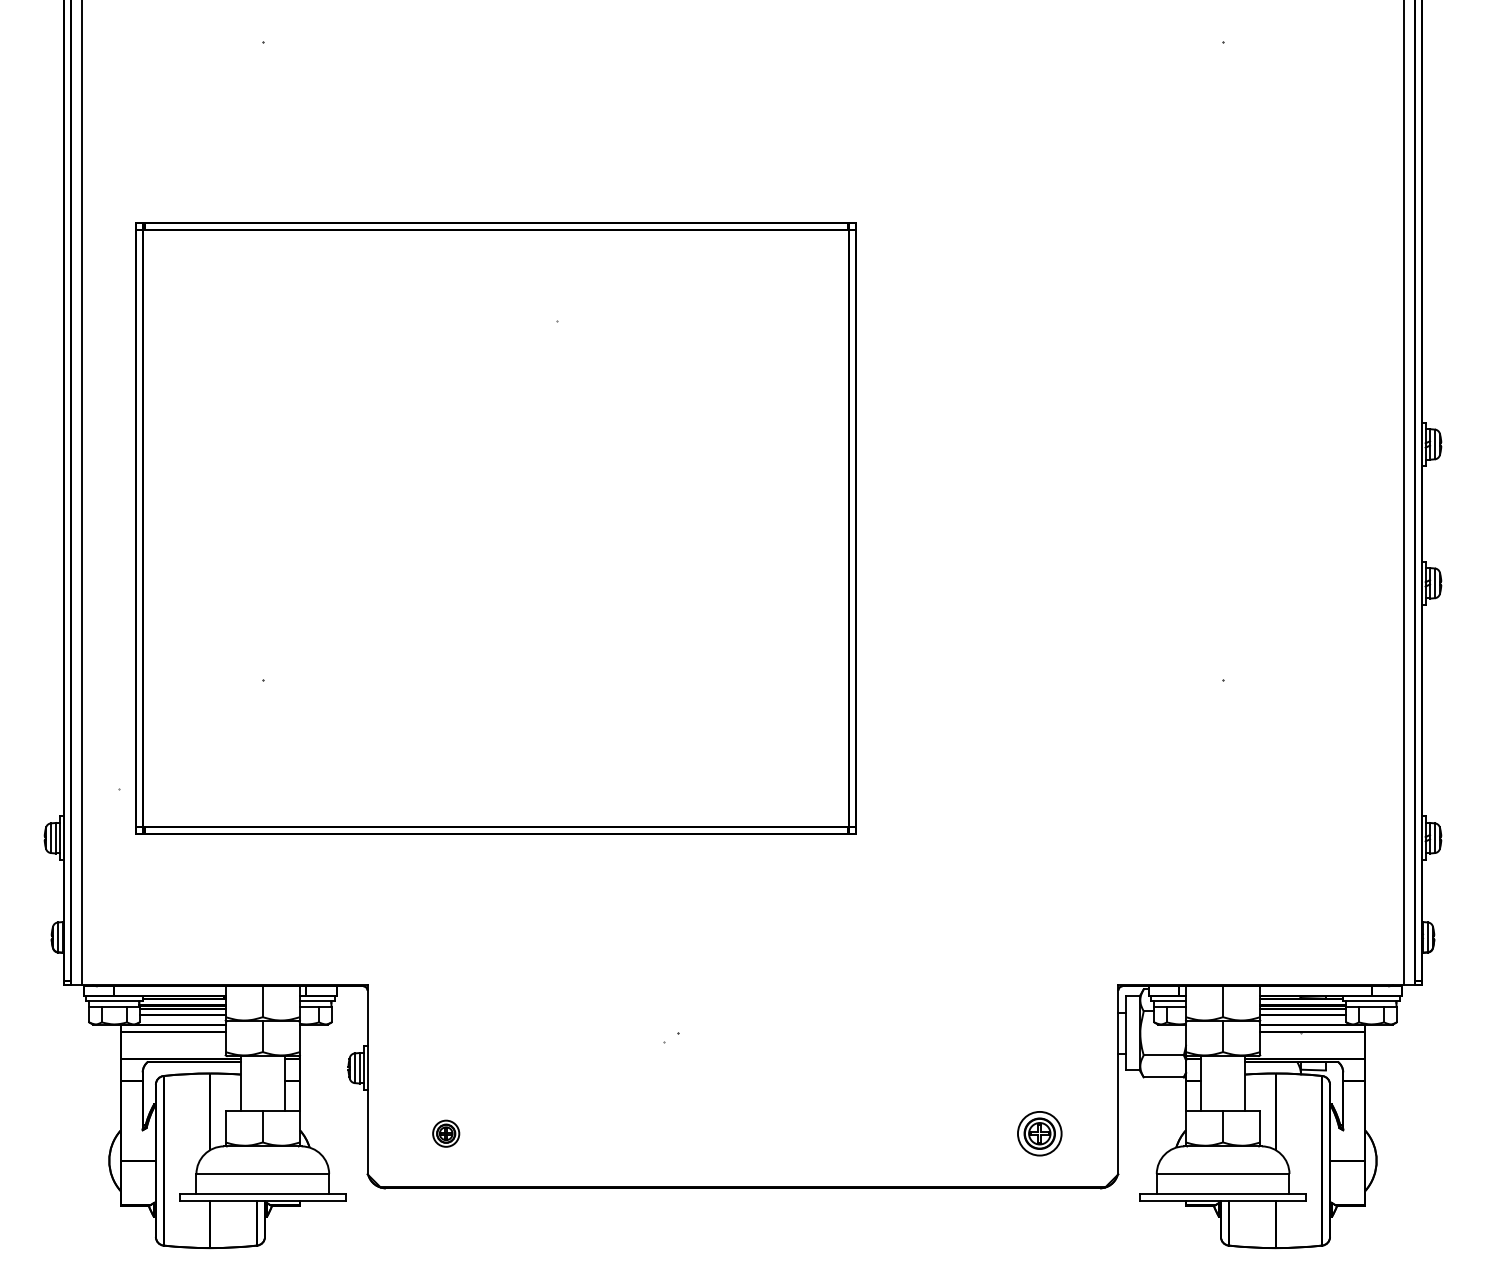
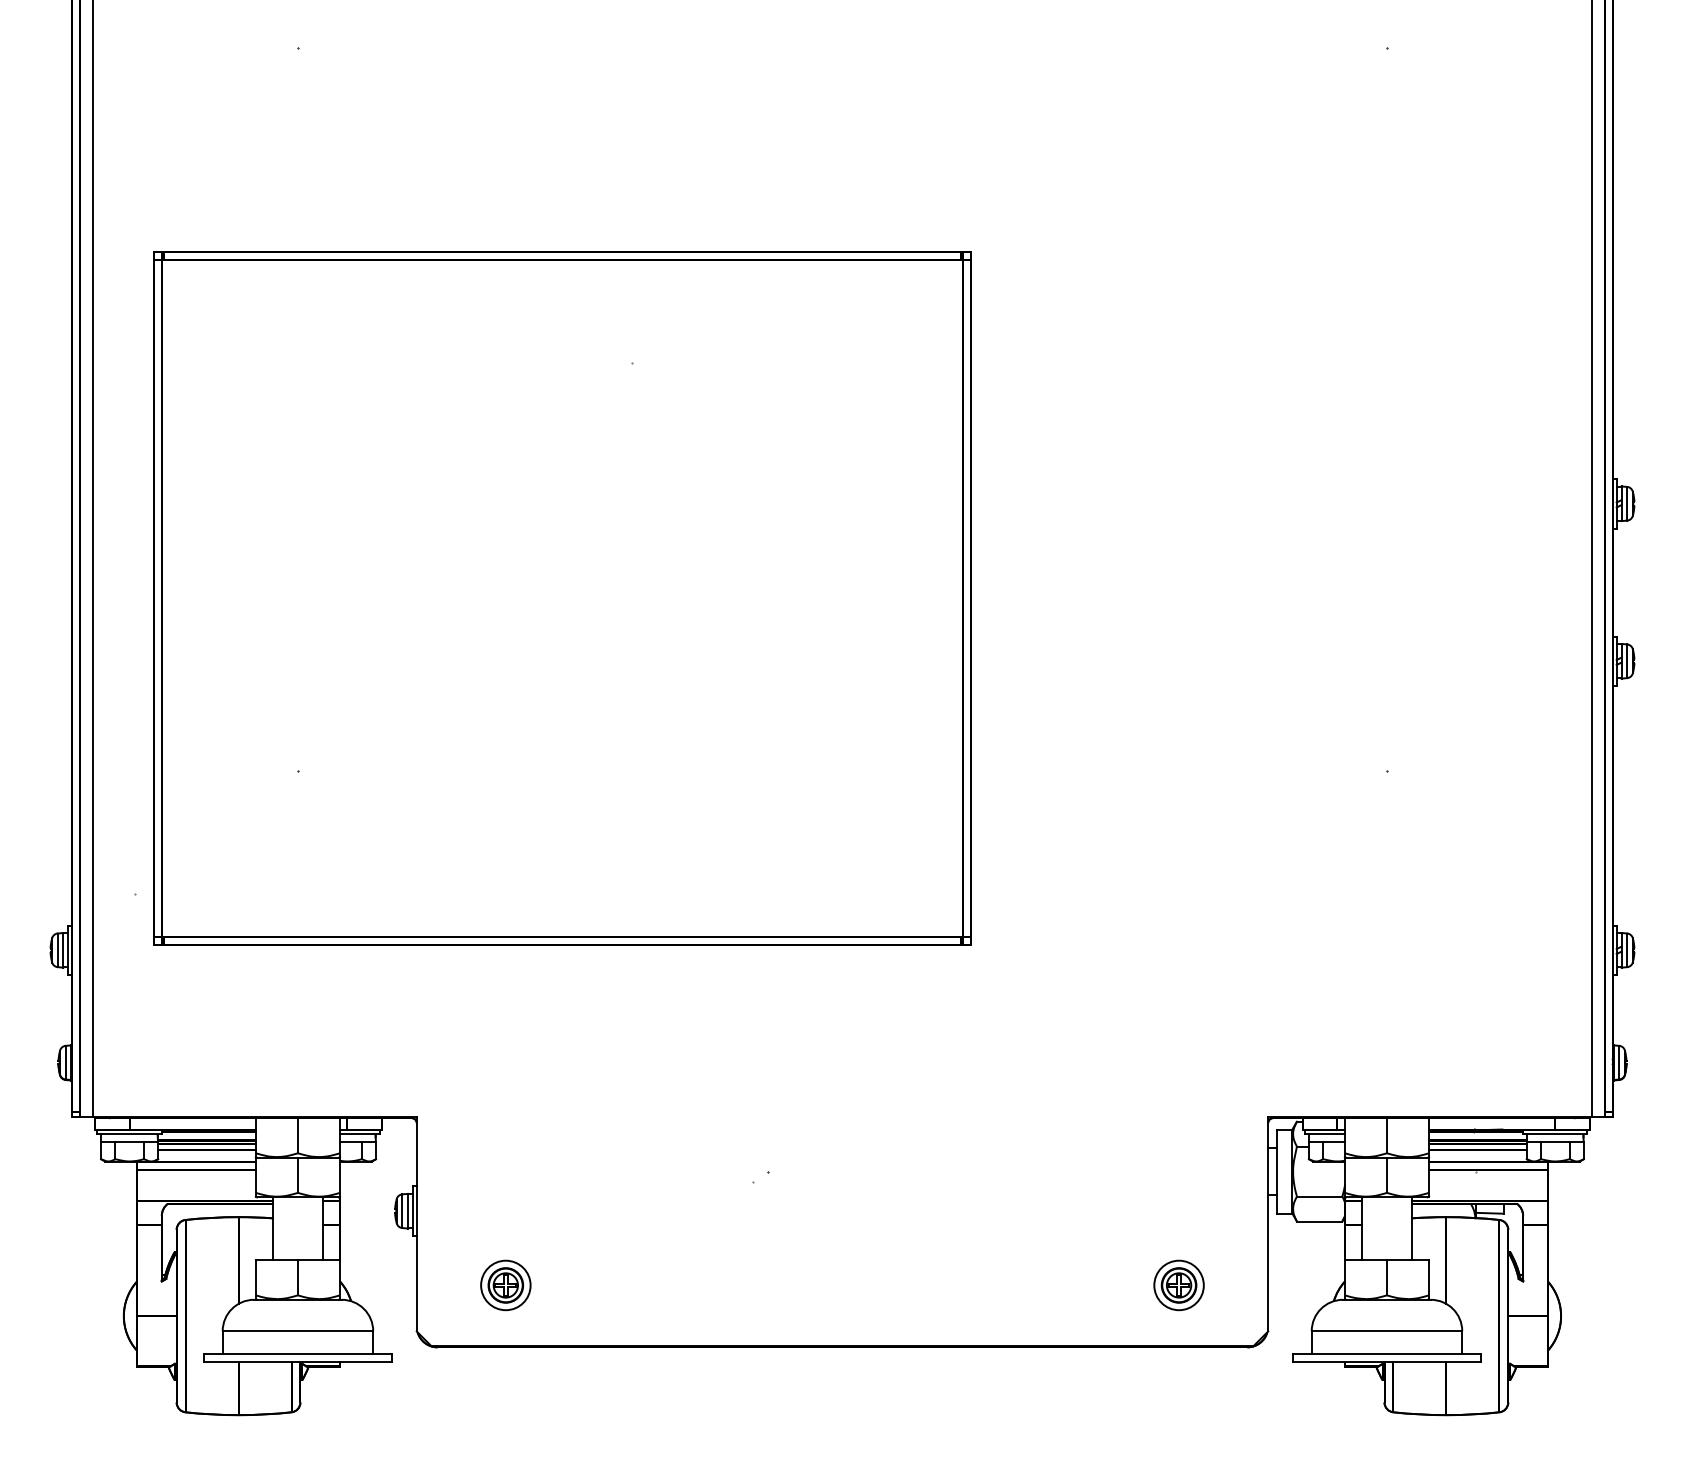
part: (445, 1133) -> (505, 1285), size x1.67

